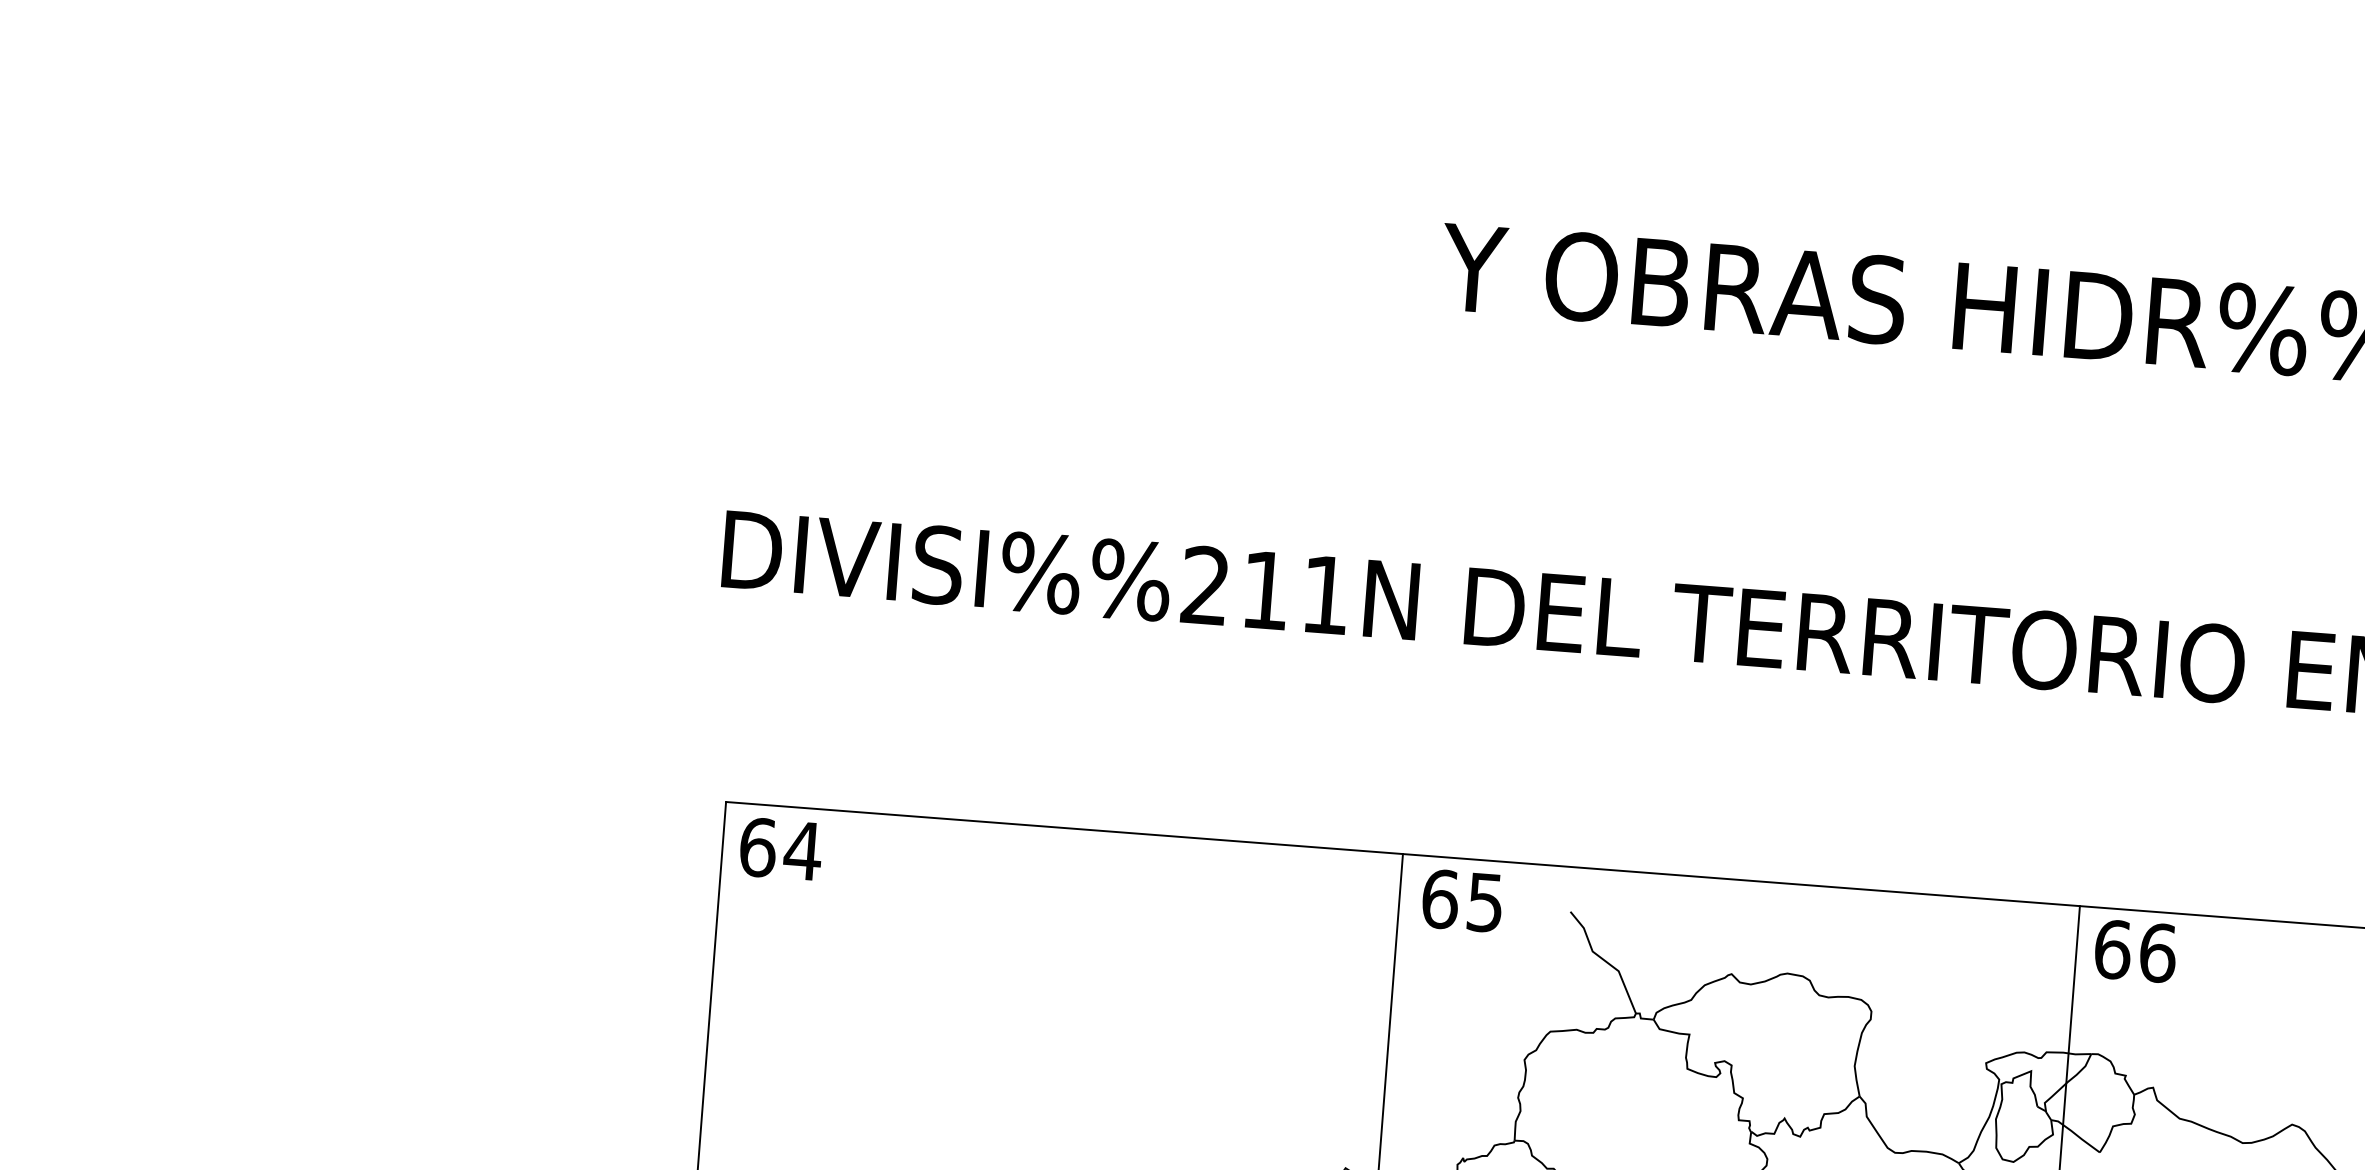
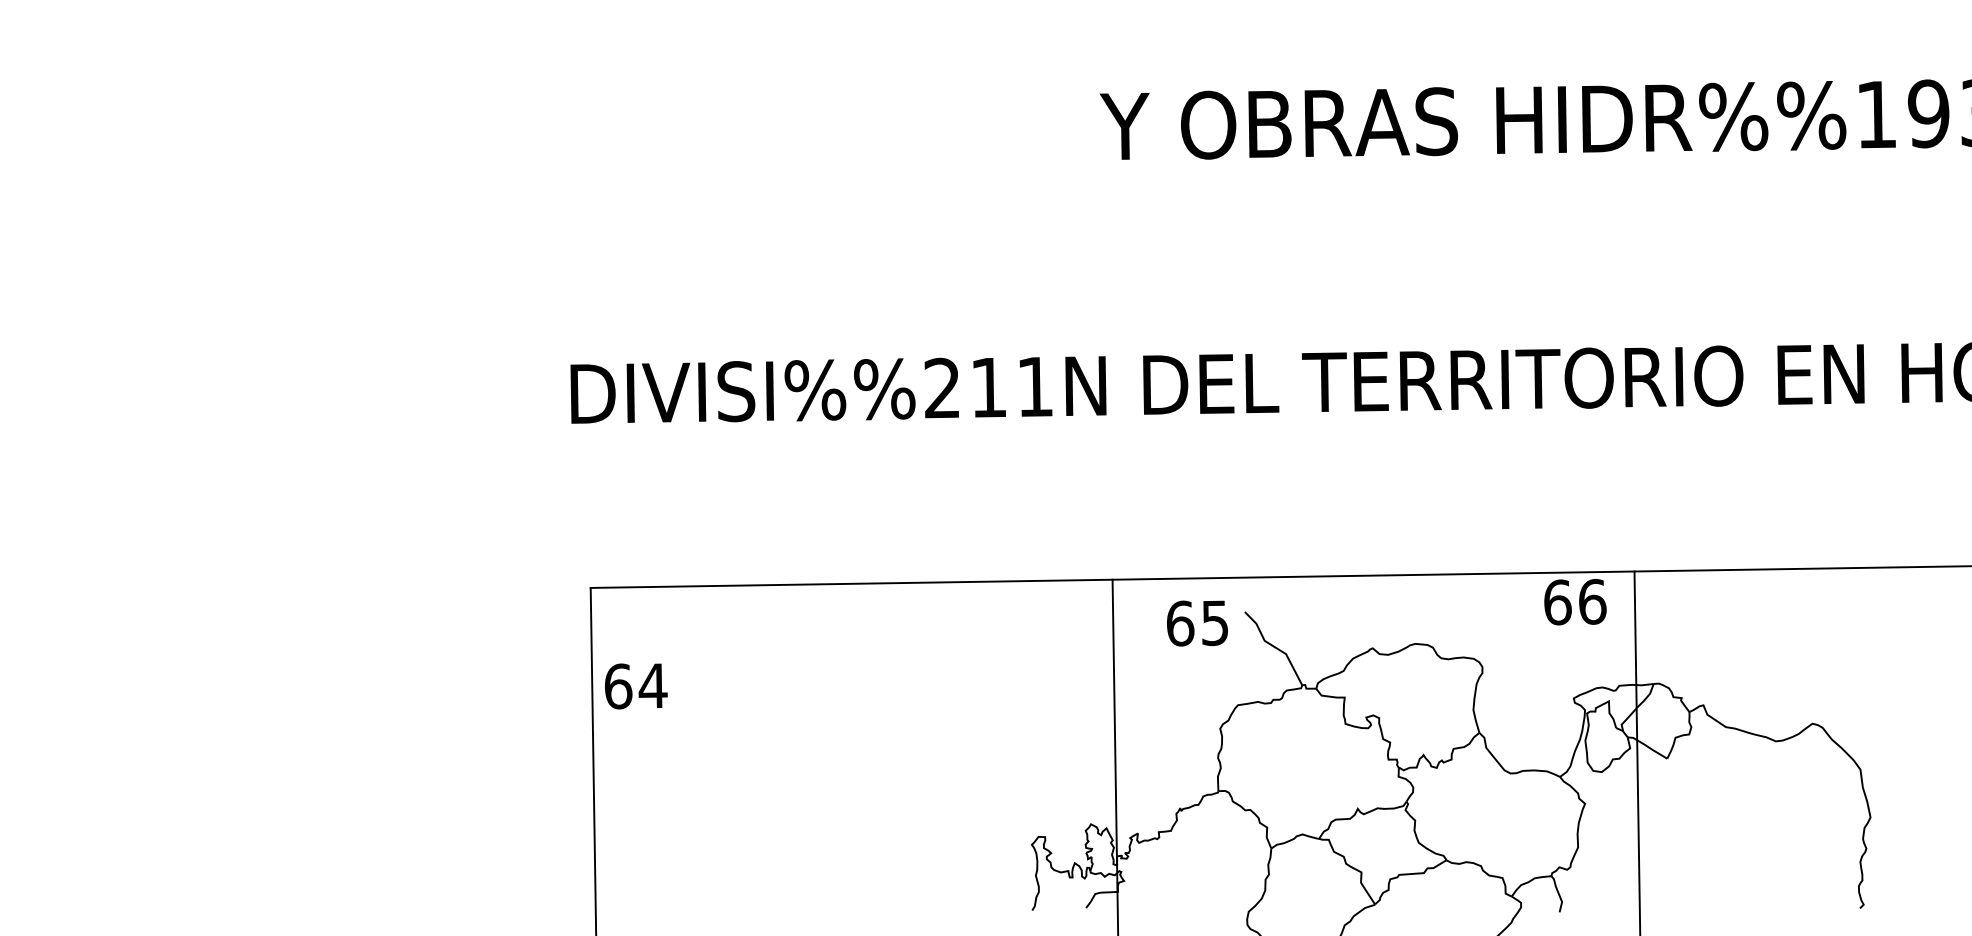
text: (781, 849) -> (636, 686), moved
text: (1462, 901) -> (1197, 623), moved
text: (2135, 951) -> (1575, 602), moved

